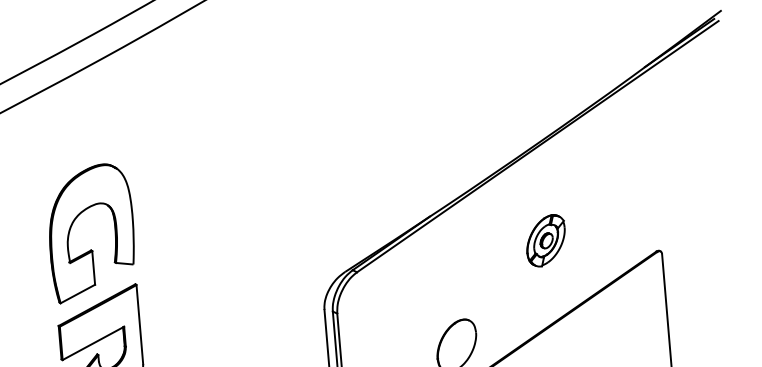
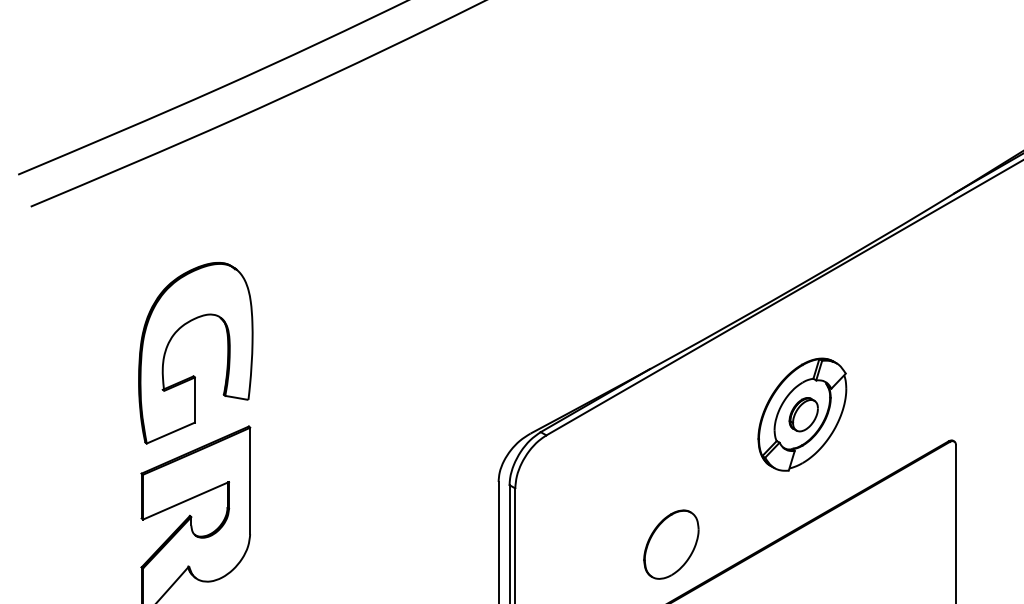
part: (546, 240) -> (802, 414), size x1.67

